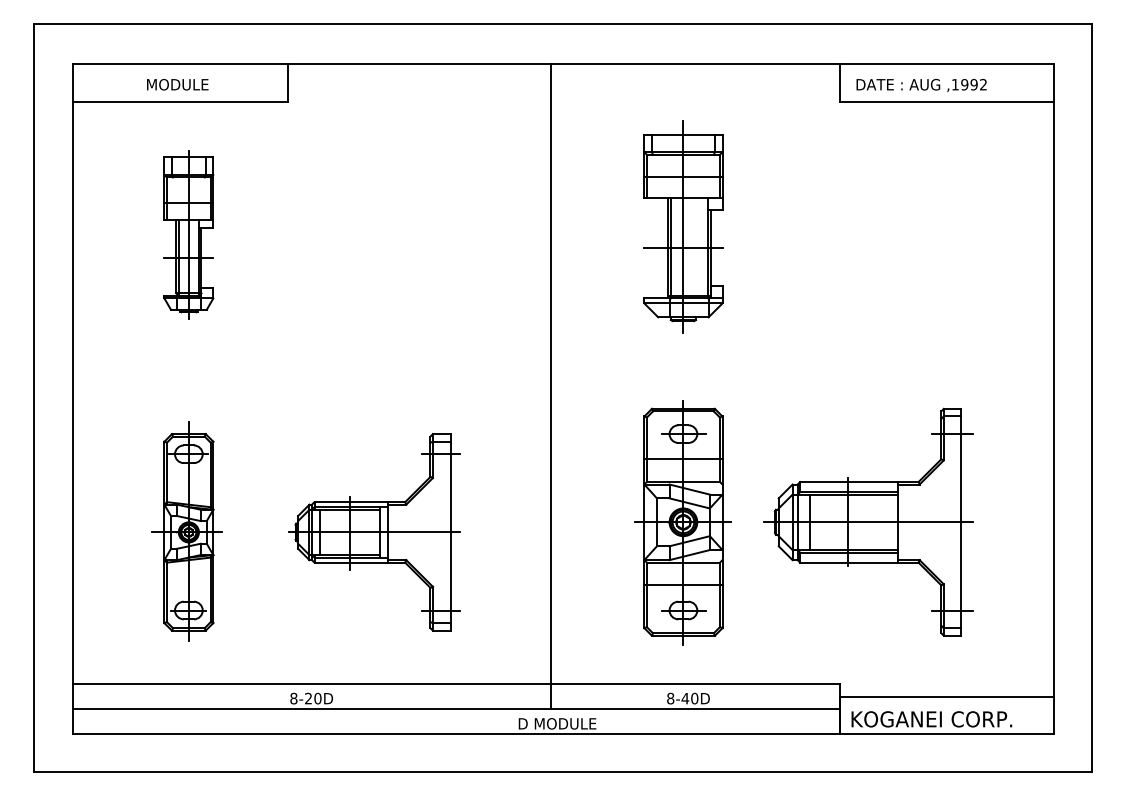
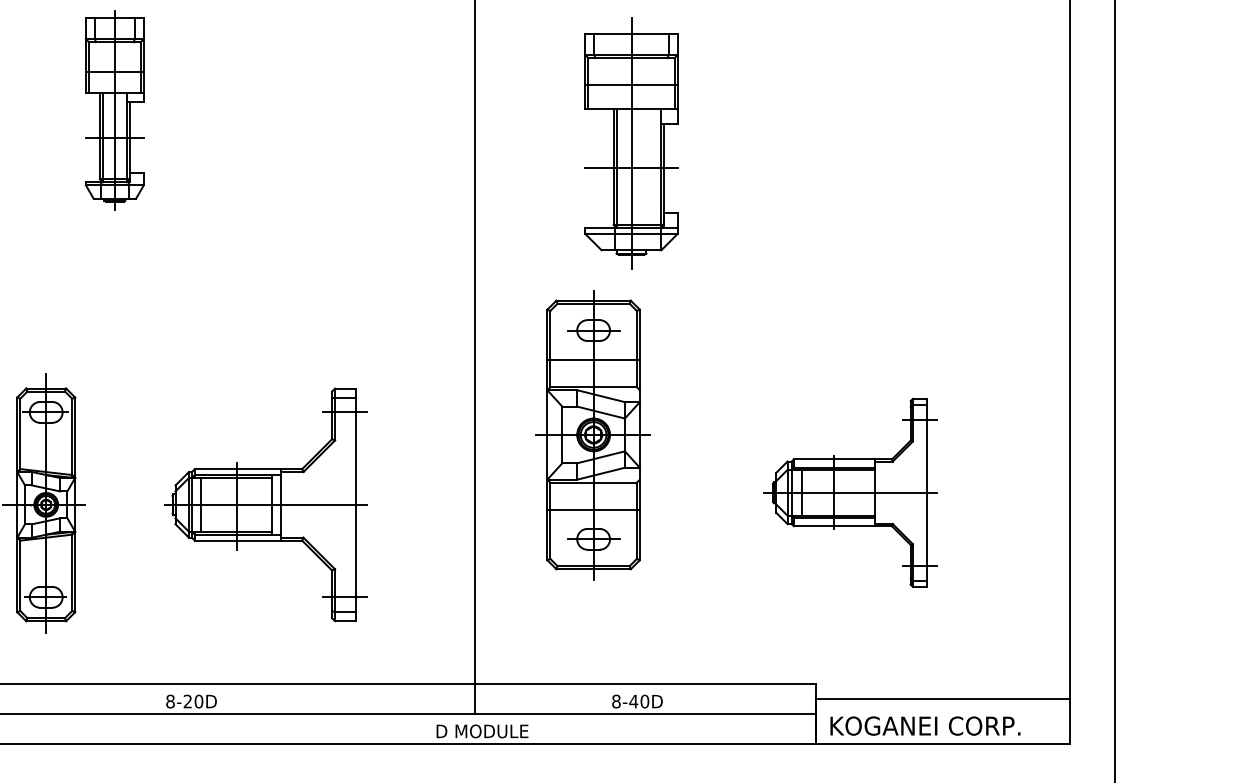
part: (188, 234) -> (114, 109), moved
part: (868, 521) -> (850, 491), size x0.7
part: (682, 522) -> (592, 435), moved

